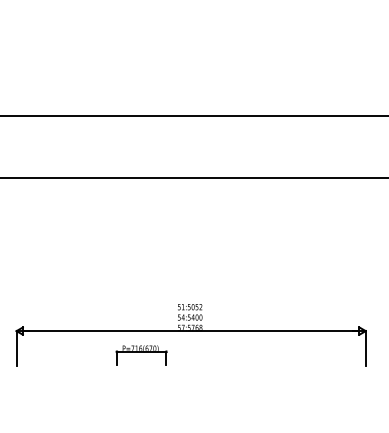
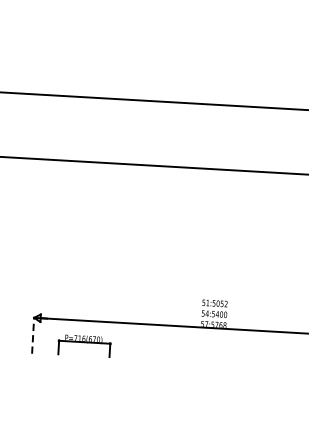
line: (16, 347) -> (33, 334), solid -> dashed
part: (141, 355) -> (84, 346), moved

